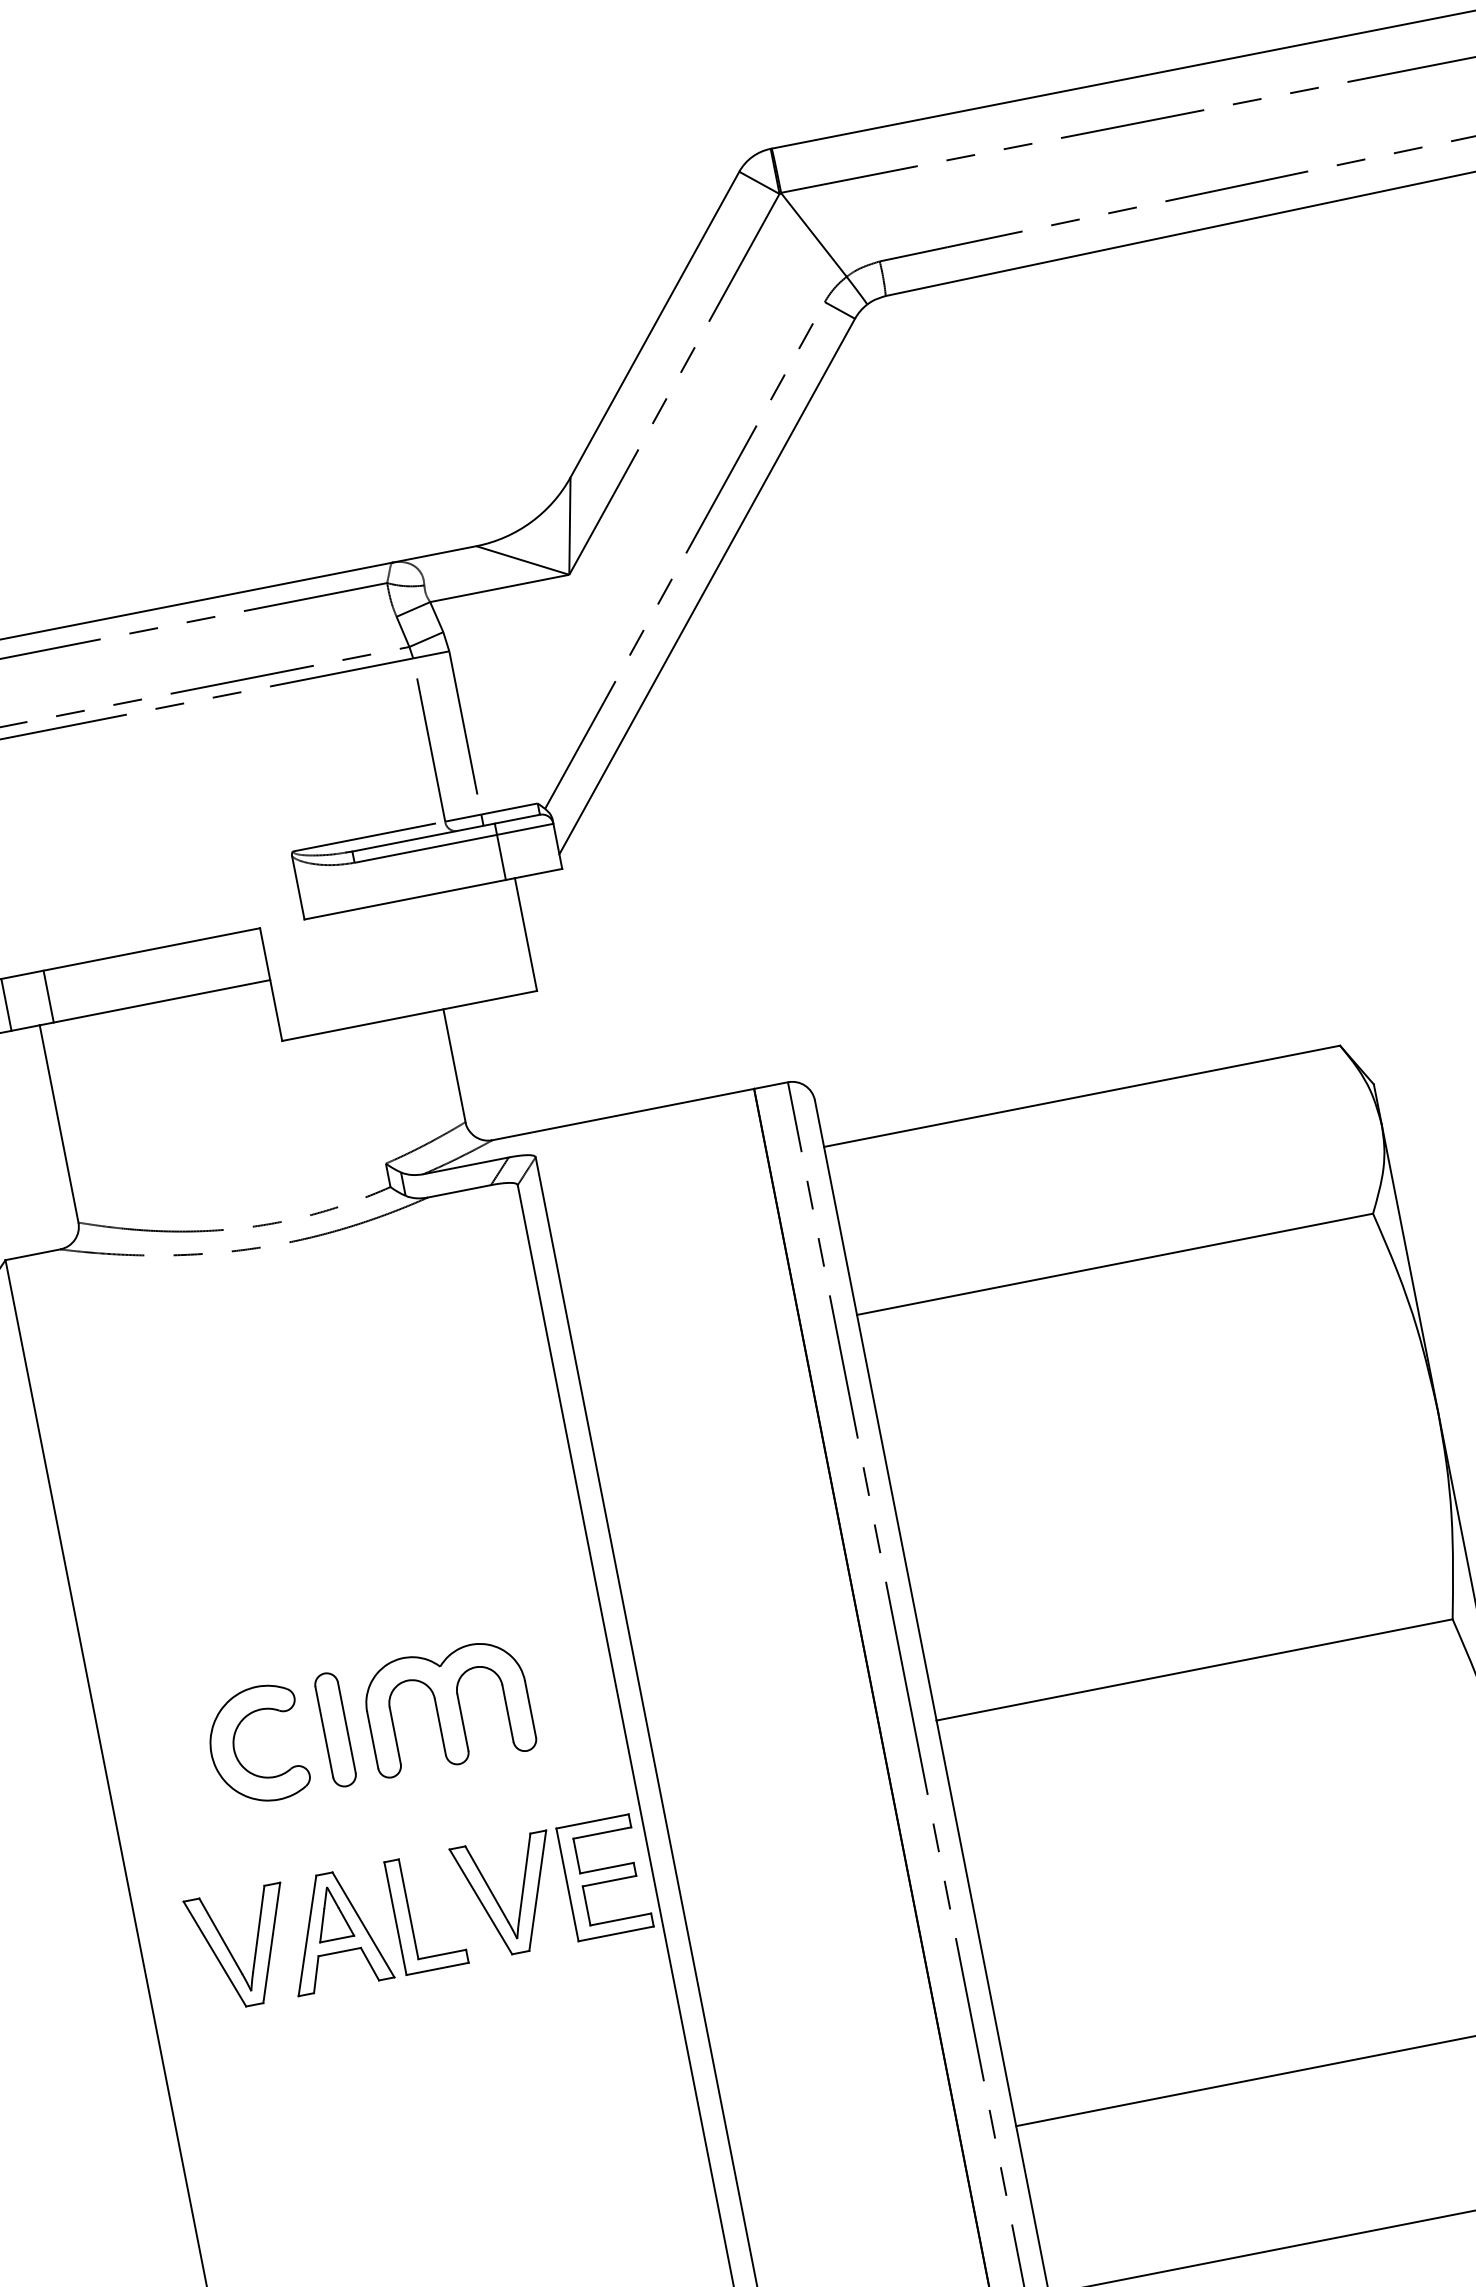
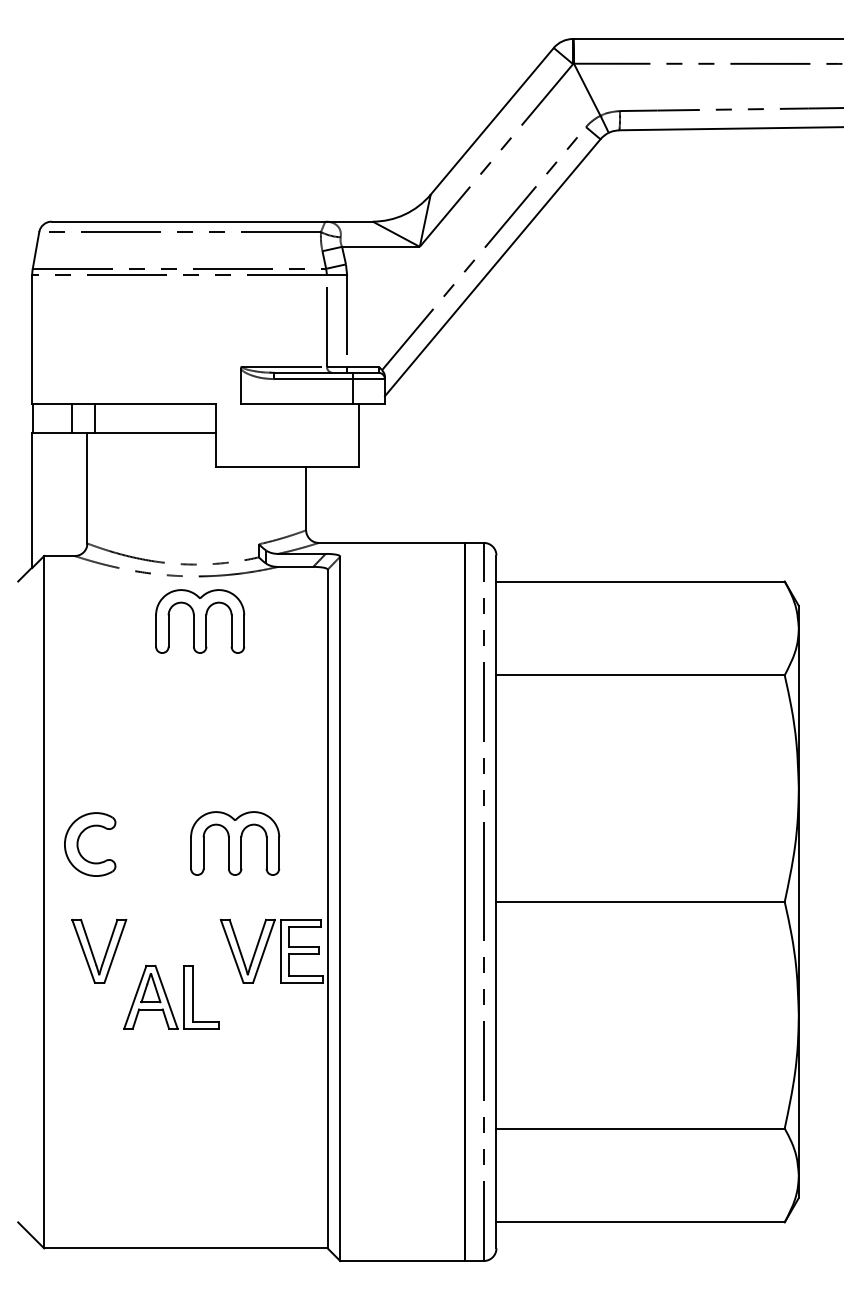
part: (308, 1322) -> (200, 621), added
part: (336, 1729) -> (172, 843), removed
part: (235, 1749) -> (78, 844), moved
part: (372, 1923) -> (171, 997), moved

